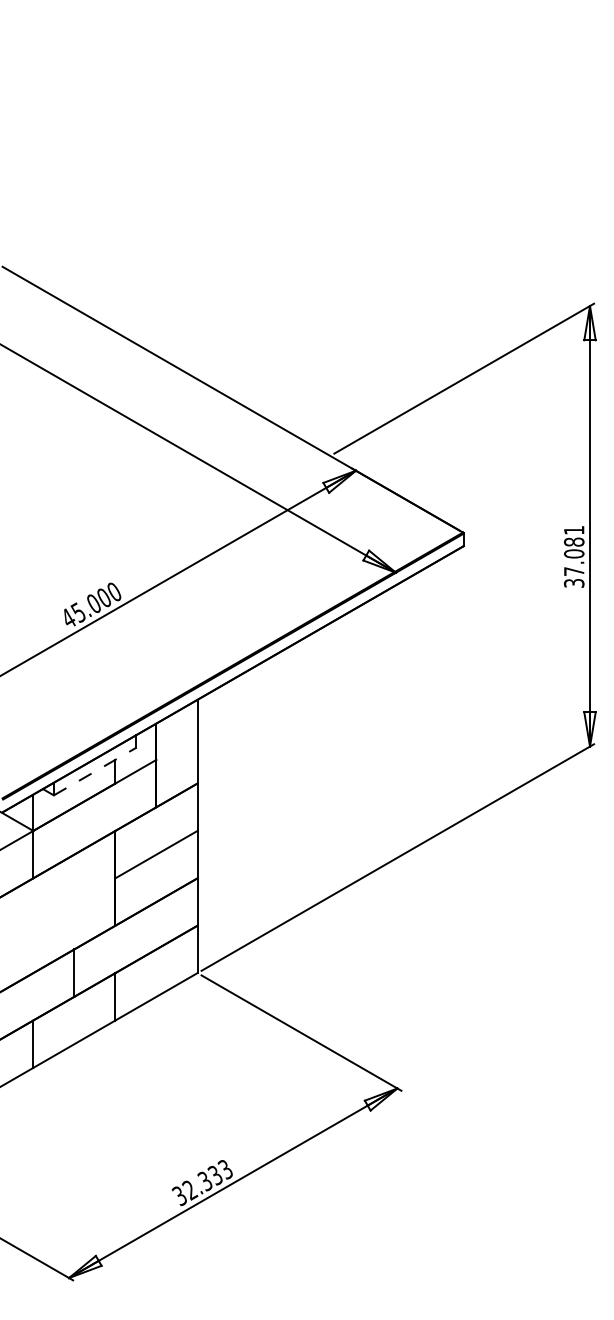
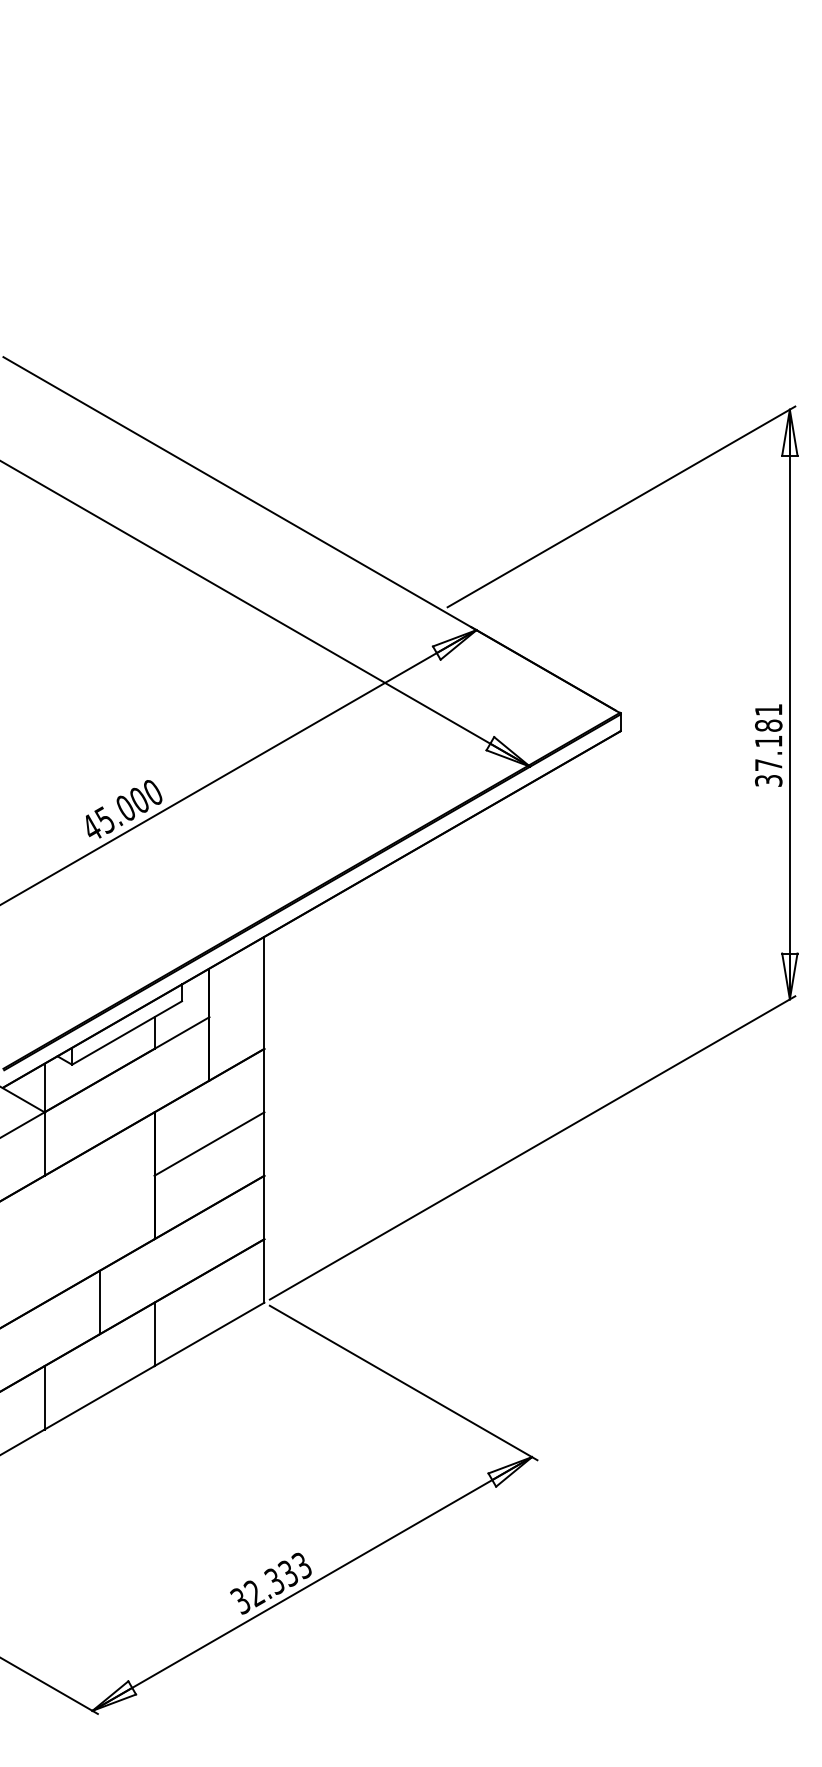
text: (574, 553) -> (768, 741), 37.081 -> 37.181
line: (95, 771) -> (127, 1032), dashed -> solid

